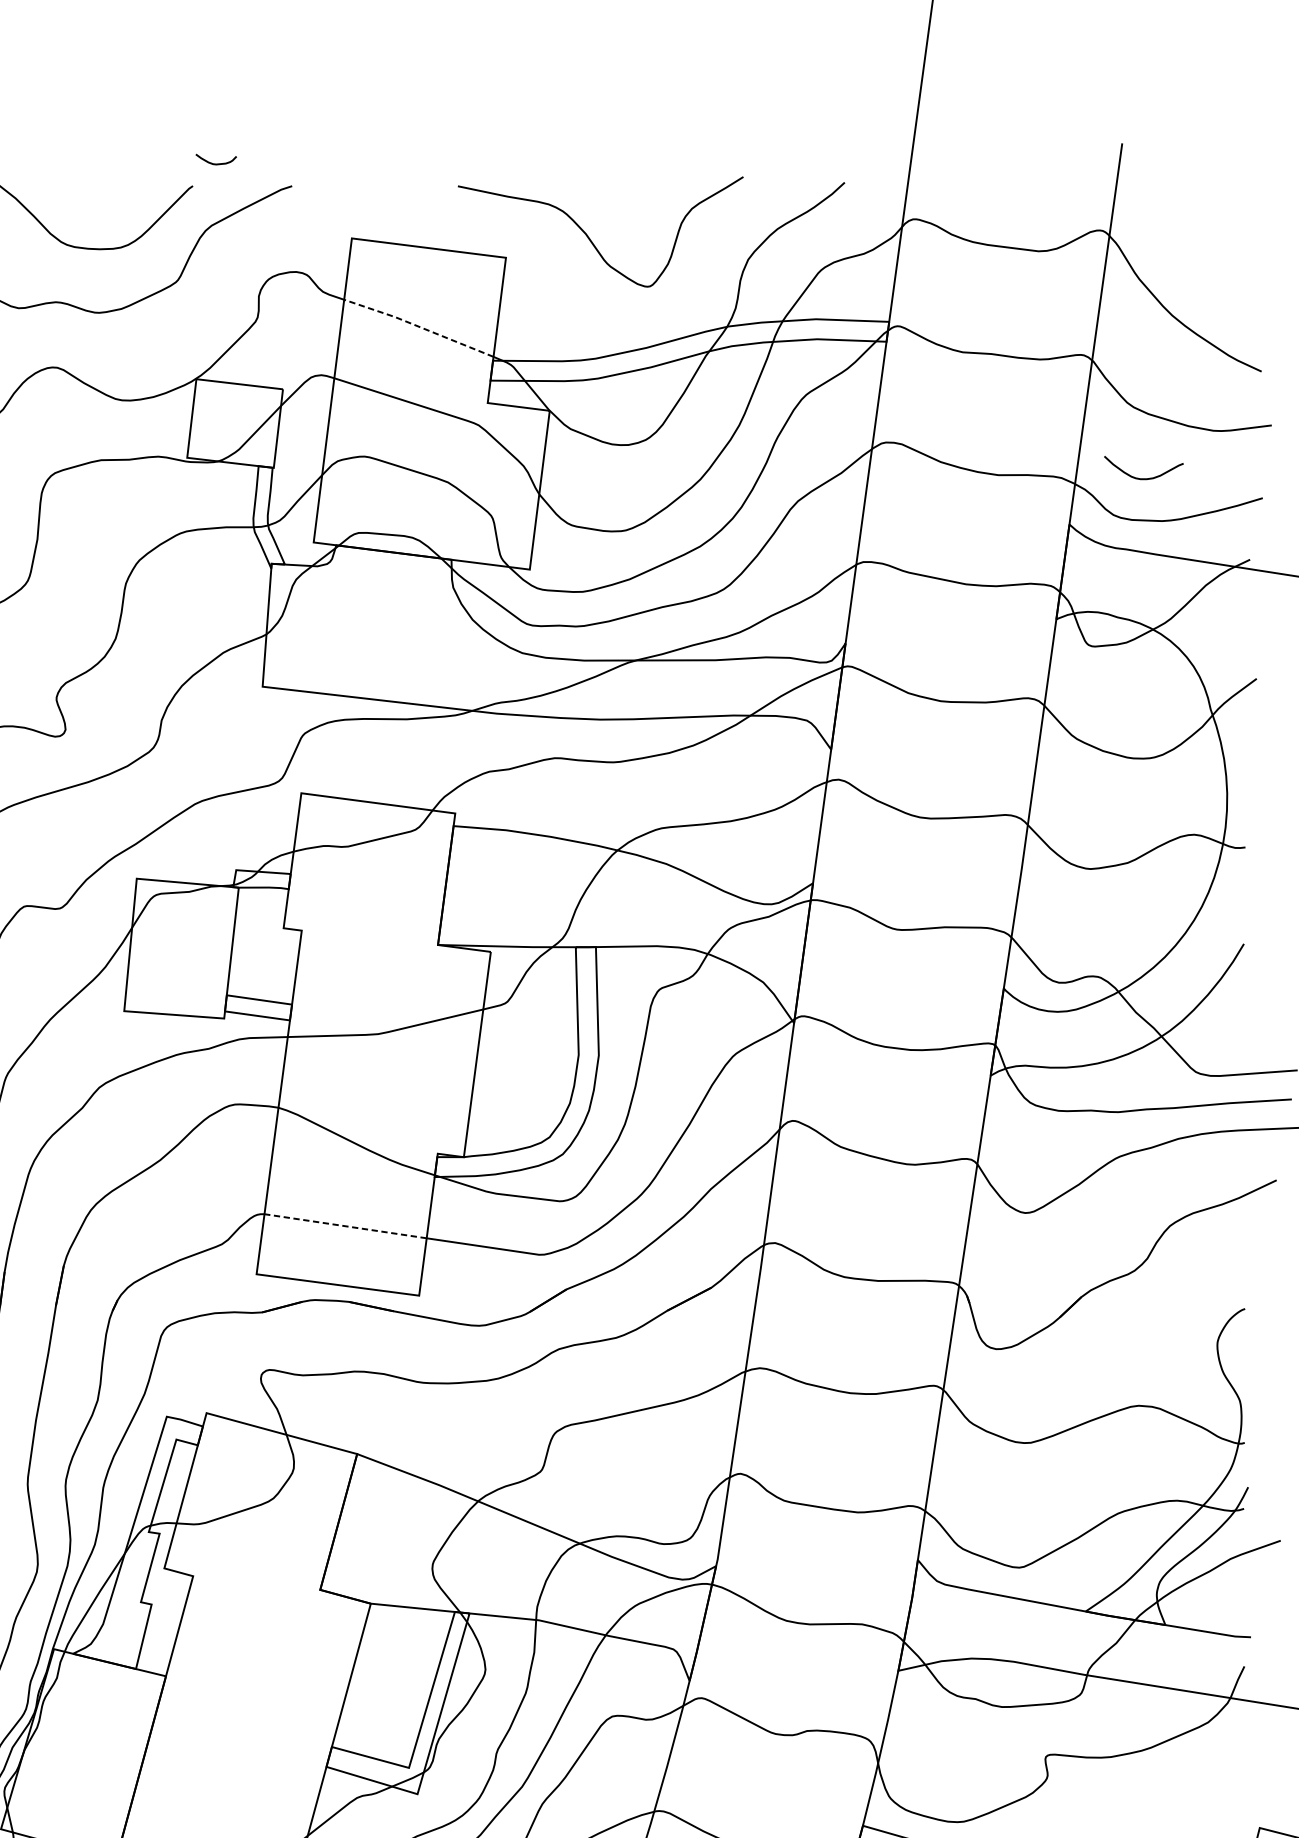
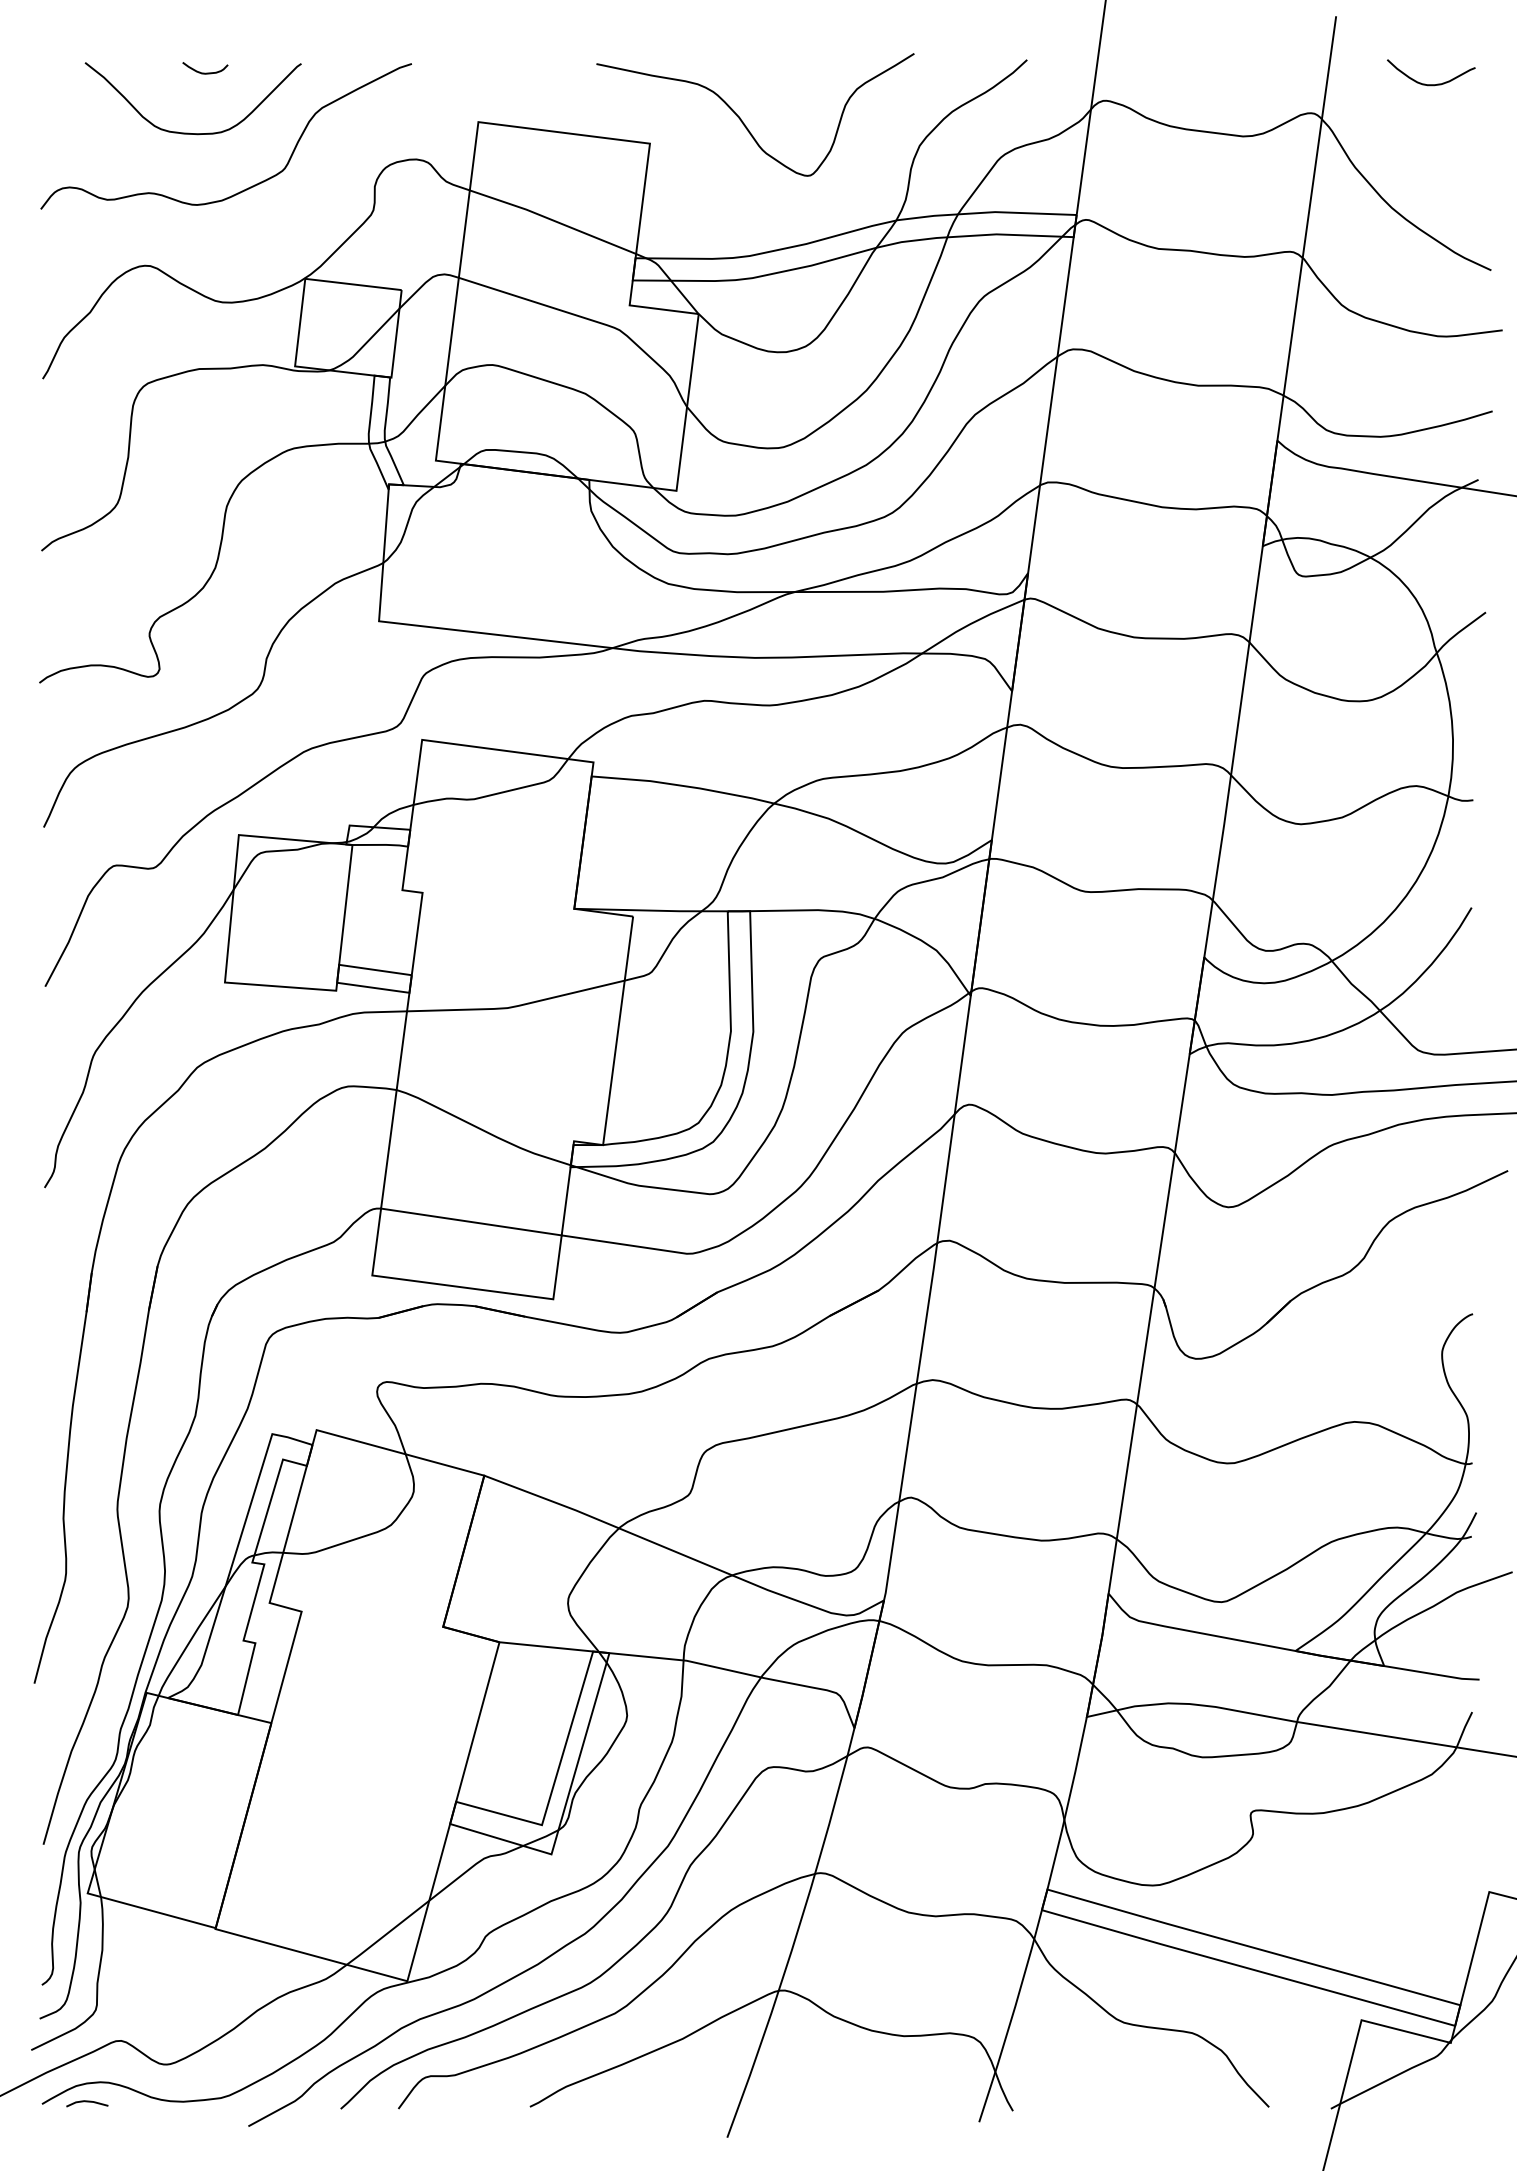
curve: (216, 163) -> (205, 72), moved
line: (419, 326) -> (553, 220), dashed -> solid
curve: (1144, 478) -> (1431, 84), moved
line: (344, 1225) -> (470, 1221), dashed -> solid

